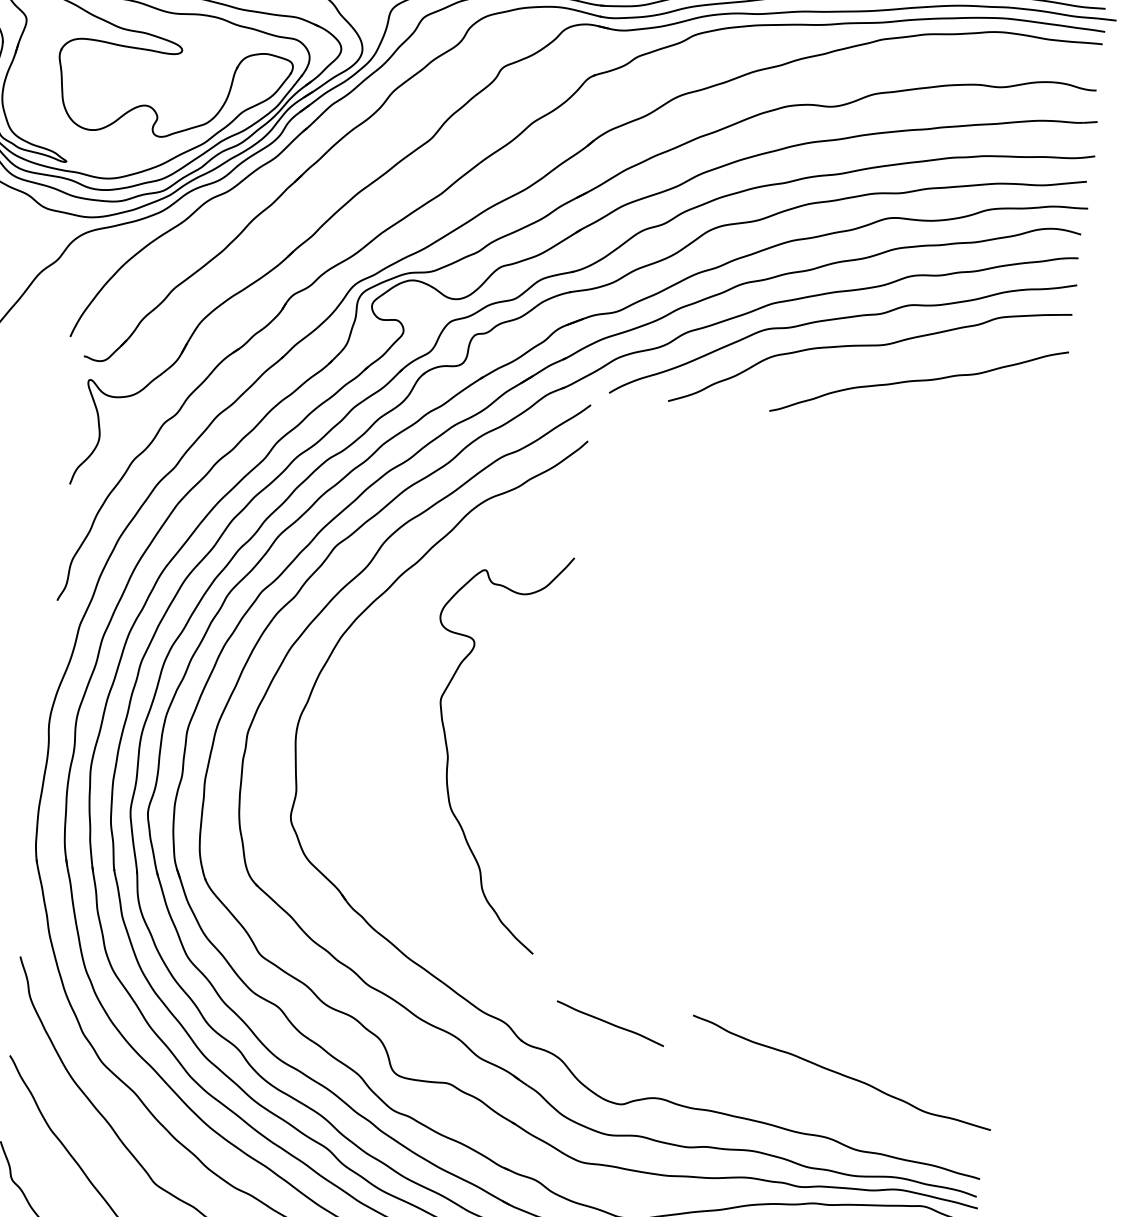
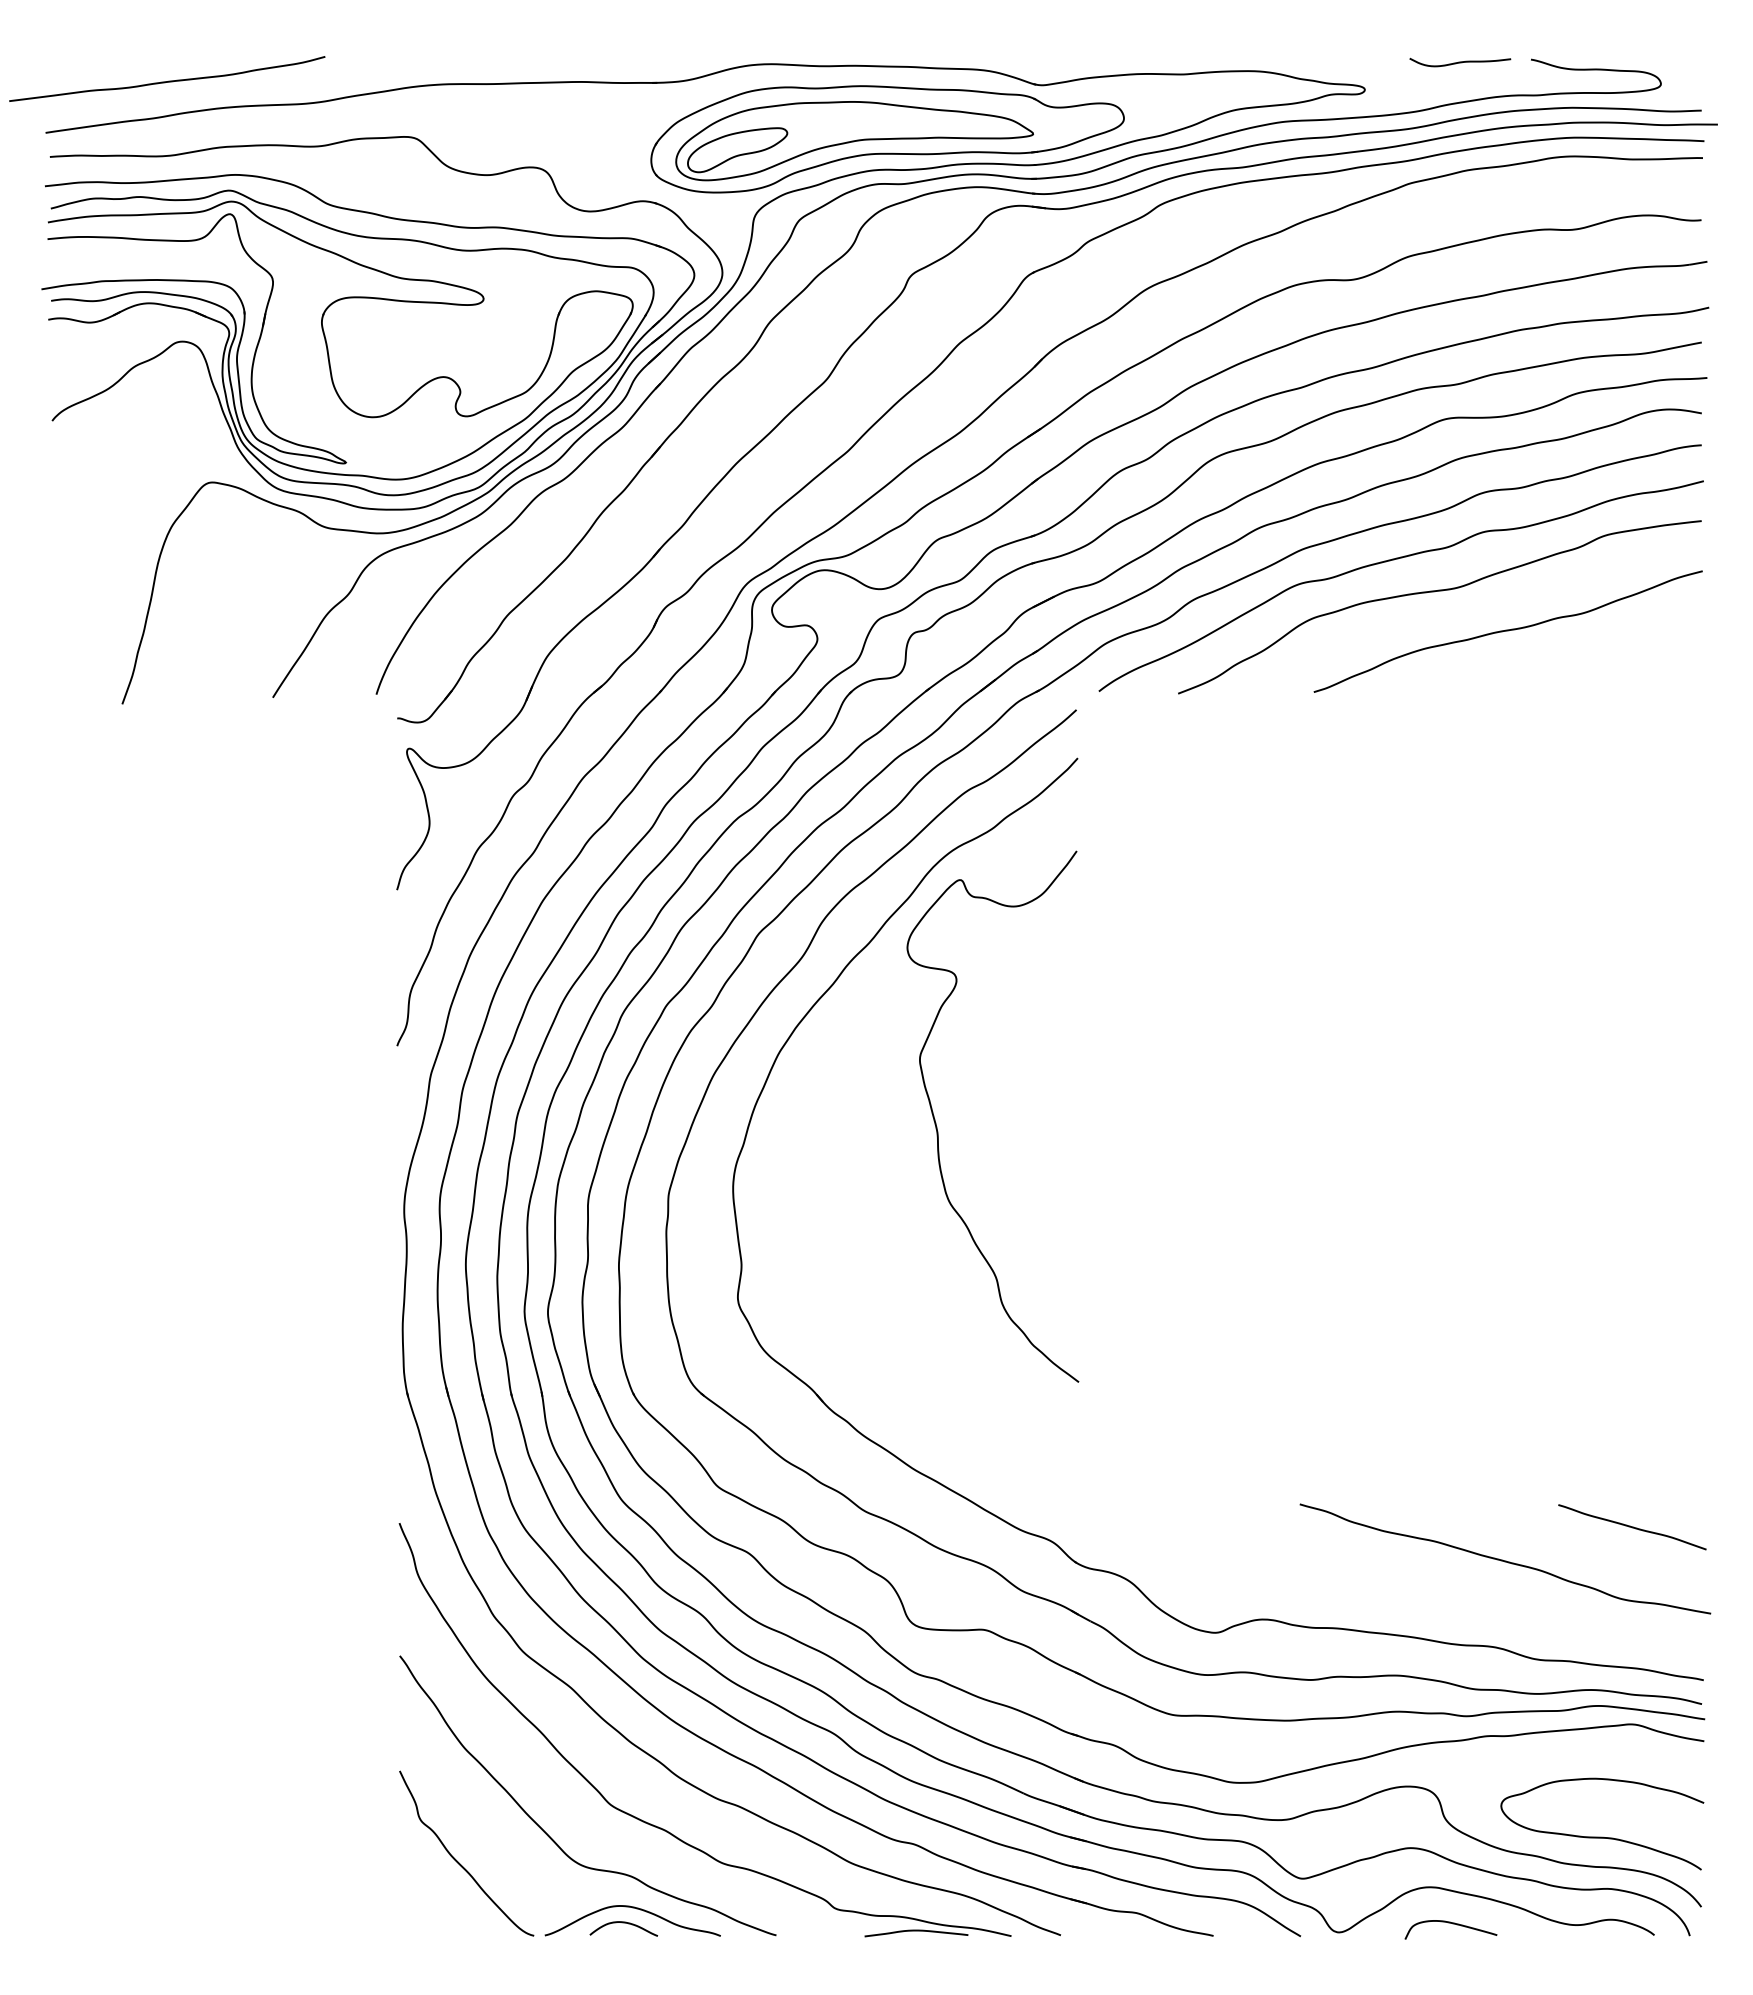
curve: (448, 752) -> (937, 1126), moved
curve: (610, 1023) -> (1632, 1527), moved

